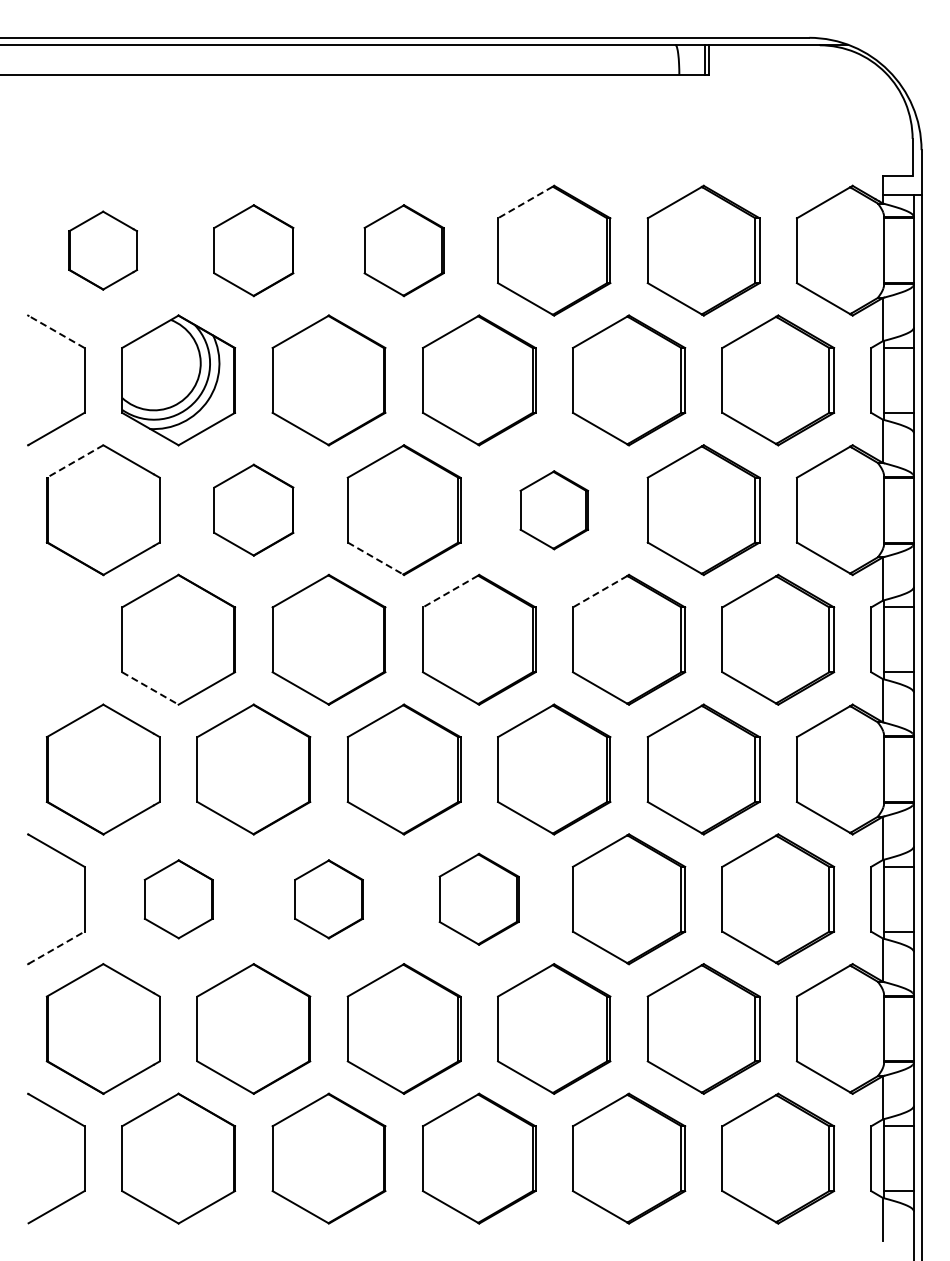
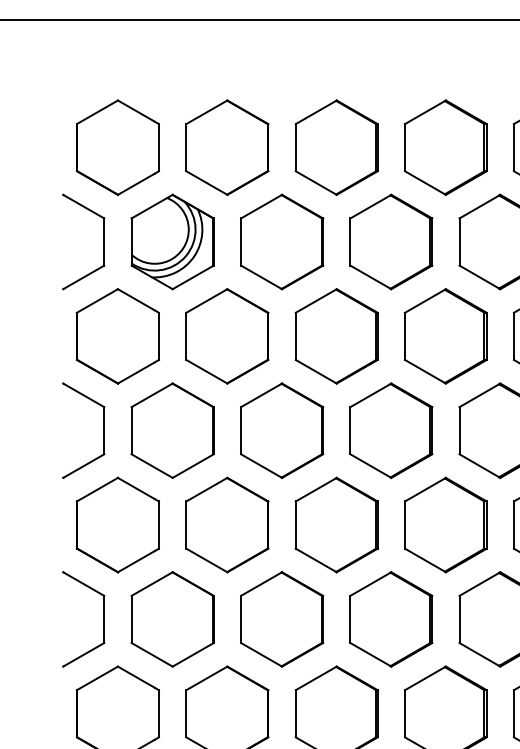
line: (525, 202) -> (425, 112), dashed -> solid
part: (102, 250) -> (117, 147), size x1.67
part: (253, 250) -> (227, 147), size x1.43
part: (403, 250) -> (336, 147), size x1.43
line: (56, 331) -> (83, 206), dashed -> solid
line: (75, 461) -> (97, 301), dashed -> solid
part: (253, 510) -> (227, 336), size x1.43
part: (554, 510) -> (446, 336), size x1.67
line: (376, 558) -> (316, 371), dashed -> solid
line: (450, 591) -> (370, 395), dashed -> solid
line: (599, 591) -> (478, 395), dashed -> solid
part: (84, 639) -> (104, 430), added
line: (150, 688) -> (152, 466), dashed -> solid
part: (178, 899) -> (172, 619), size x1.67
part: (328, 899) -> (281, 619), size x1.67
part: (478, 899) -> (390, 619), size x1.43
line: (57, 947) -> (84, 654), dashed -> solid

